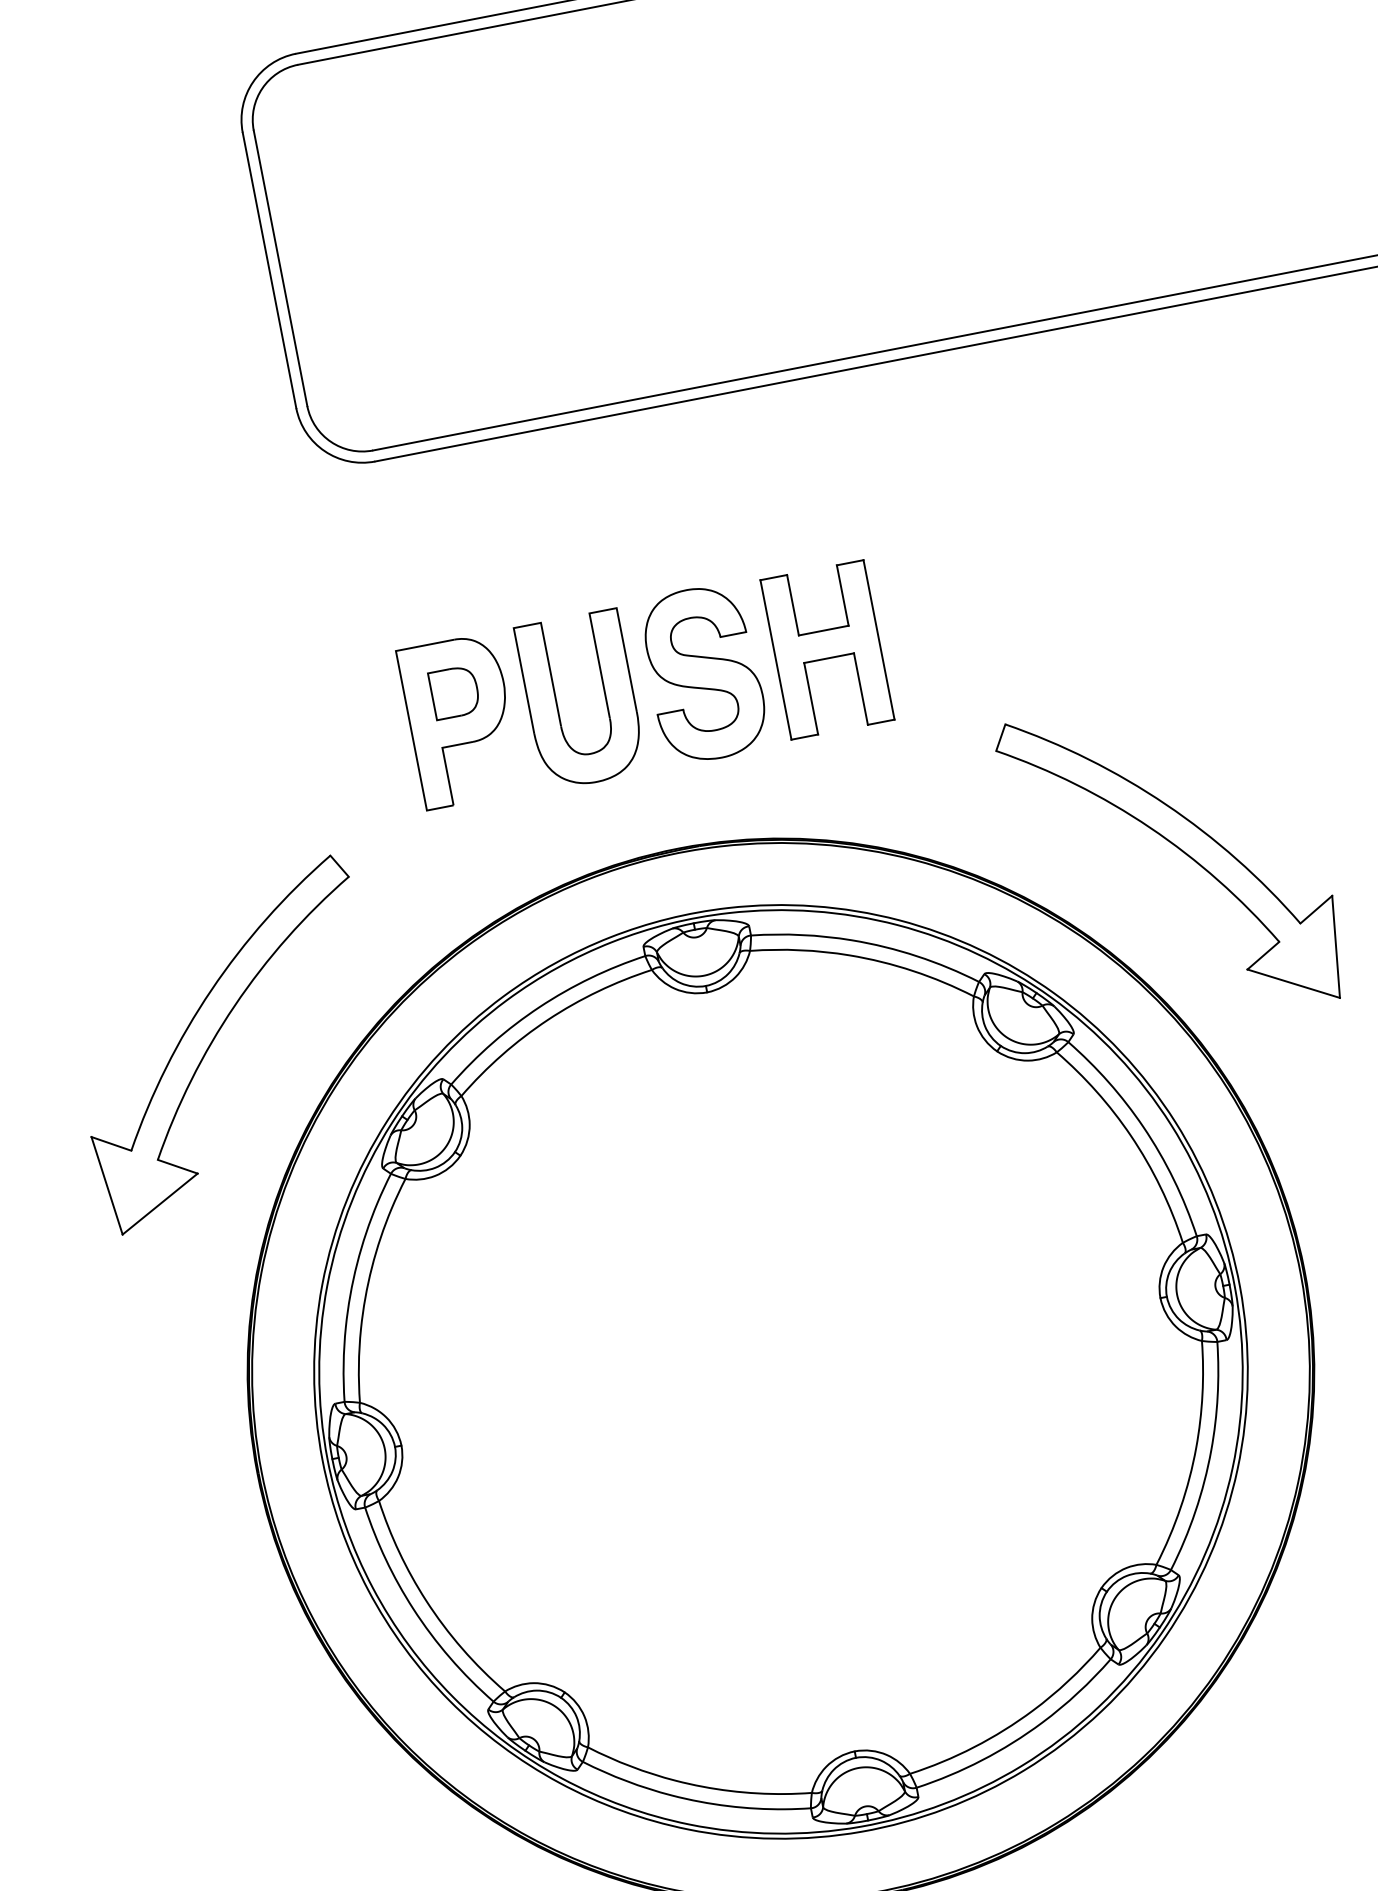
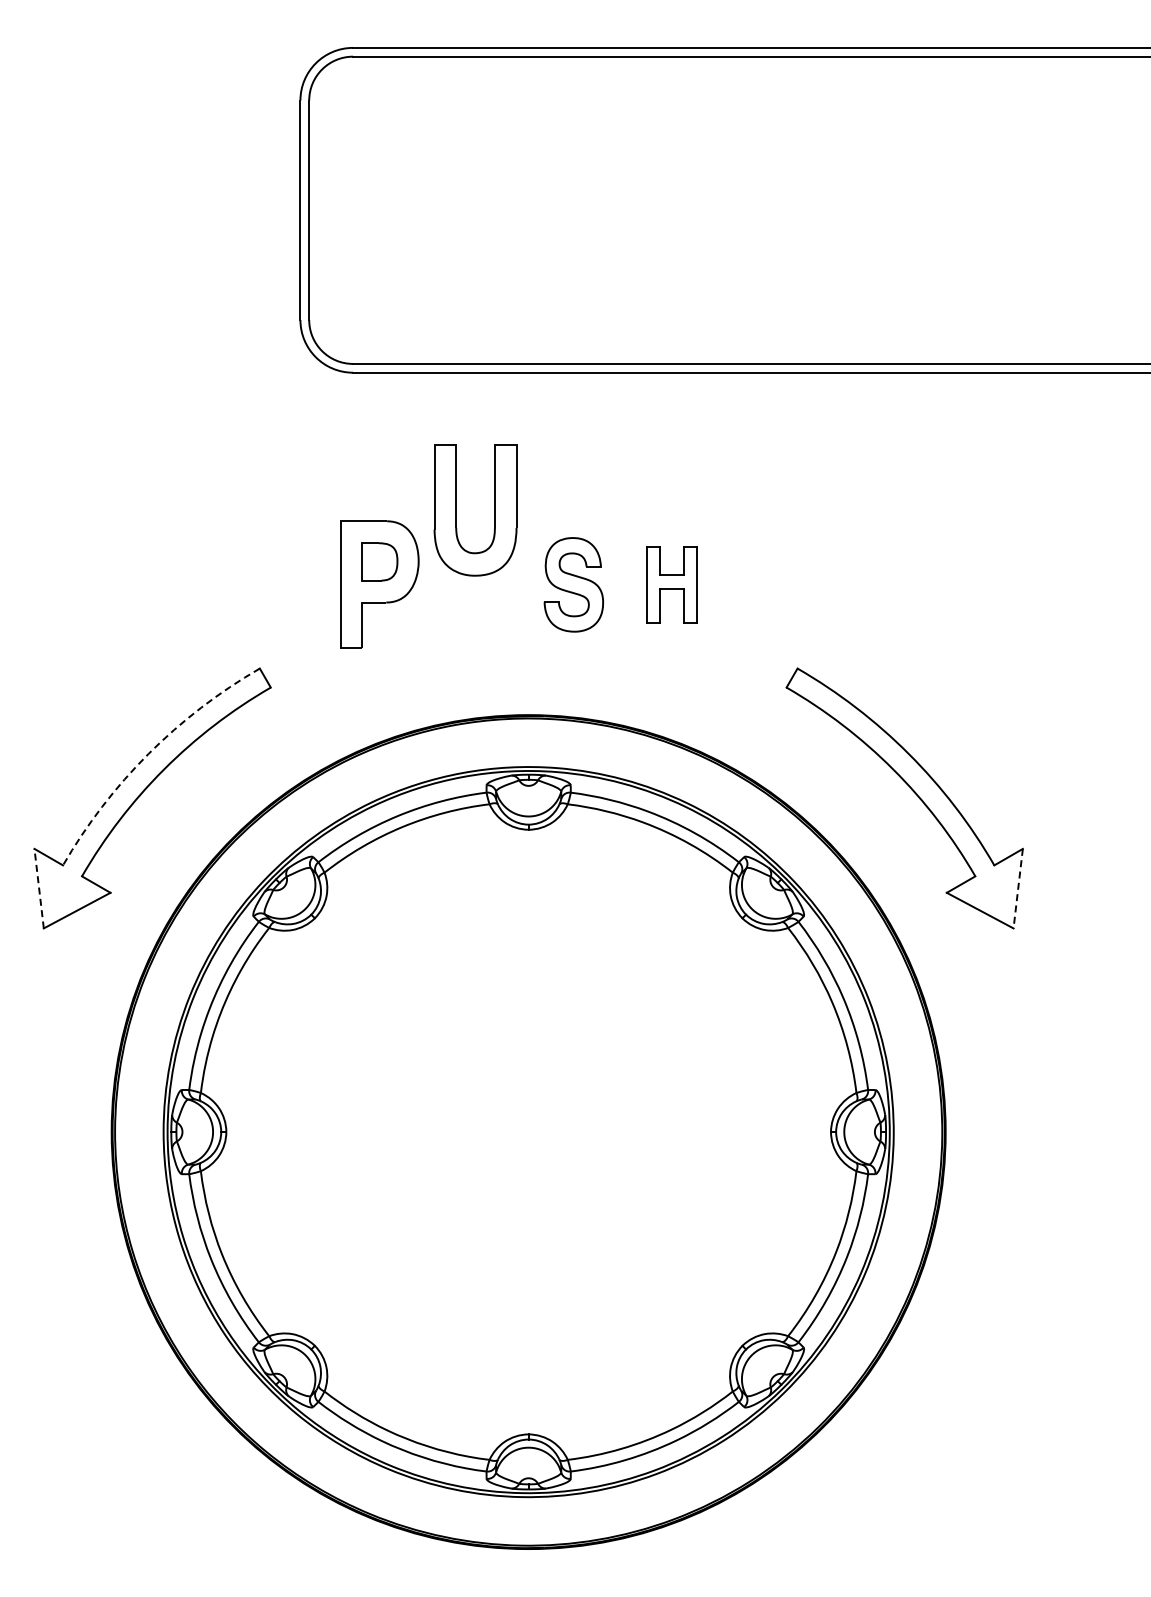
part: (826, 649) -> (671, 584), size x0.6
part: (703, 673) -> (573, 584), size x0.7
part: (557, 704) -> (456, 510), moved
line: (1336, 947) -> (1018, 889), solid -> dashed
arc: (211, 990) -> (148, 754), solid -> dashed
line: (107, 1185) -> (39, 888), solid -> dashed

